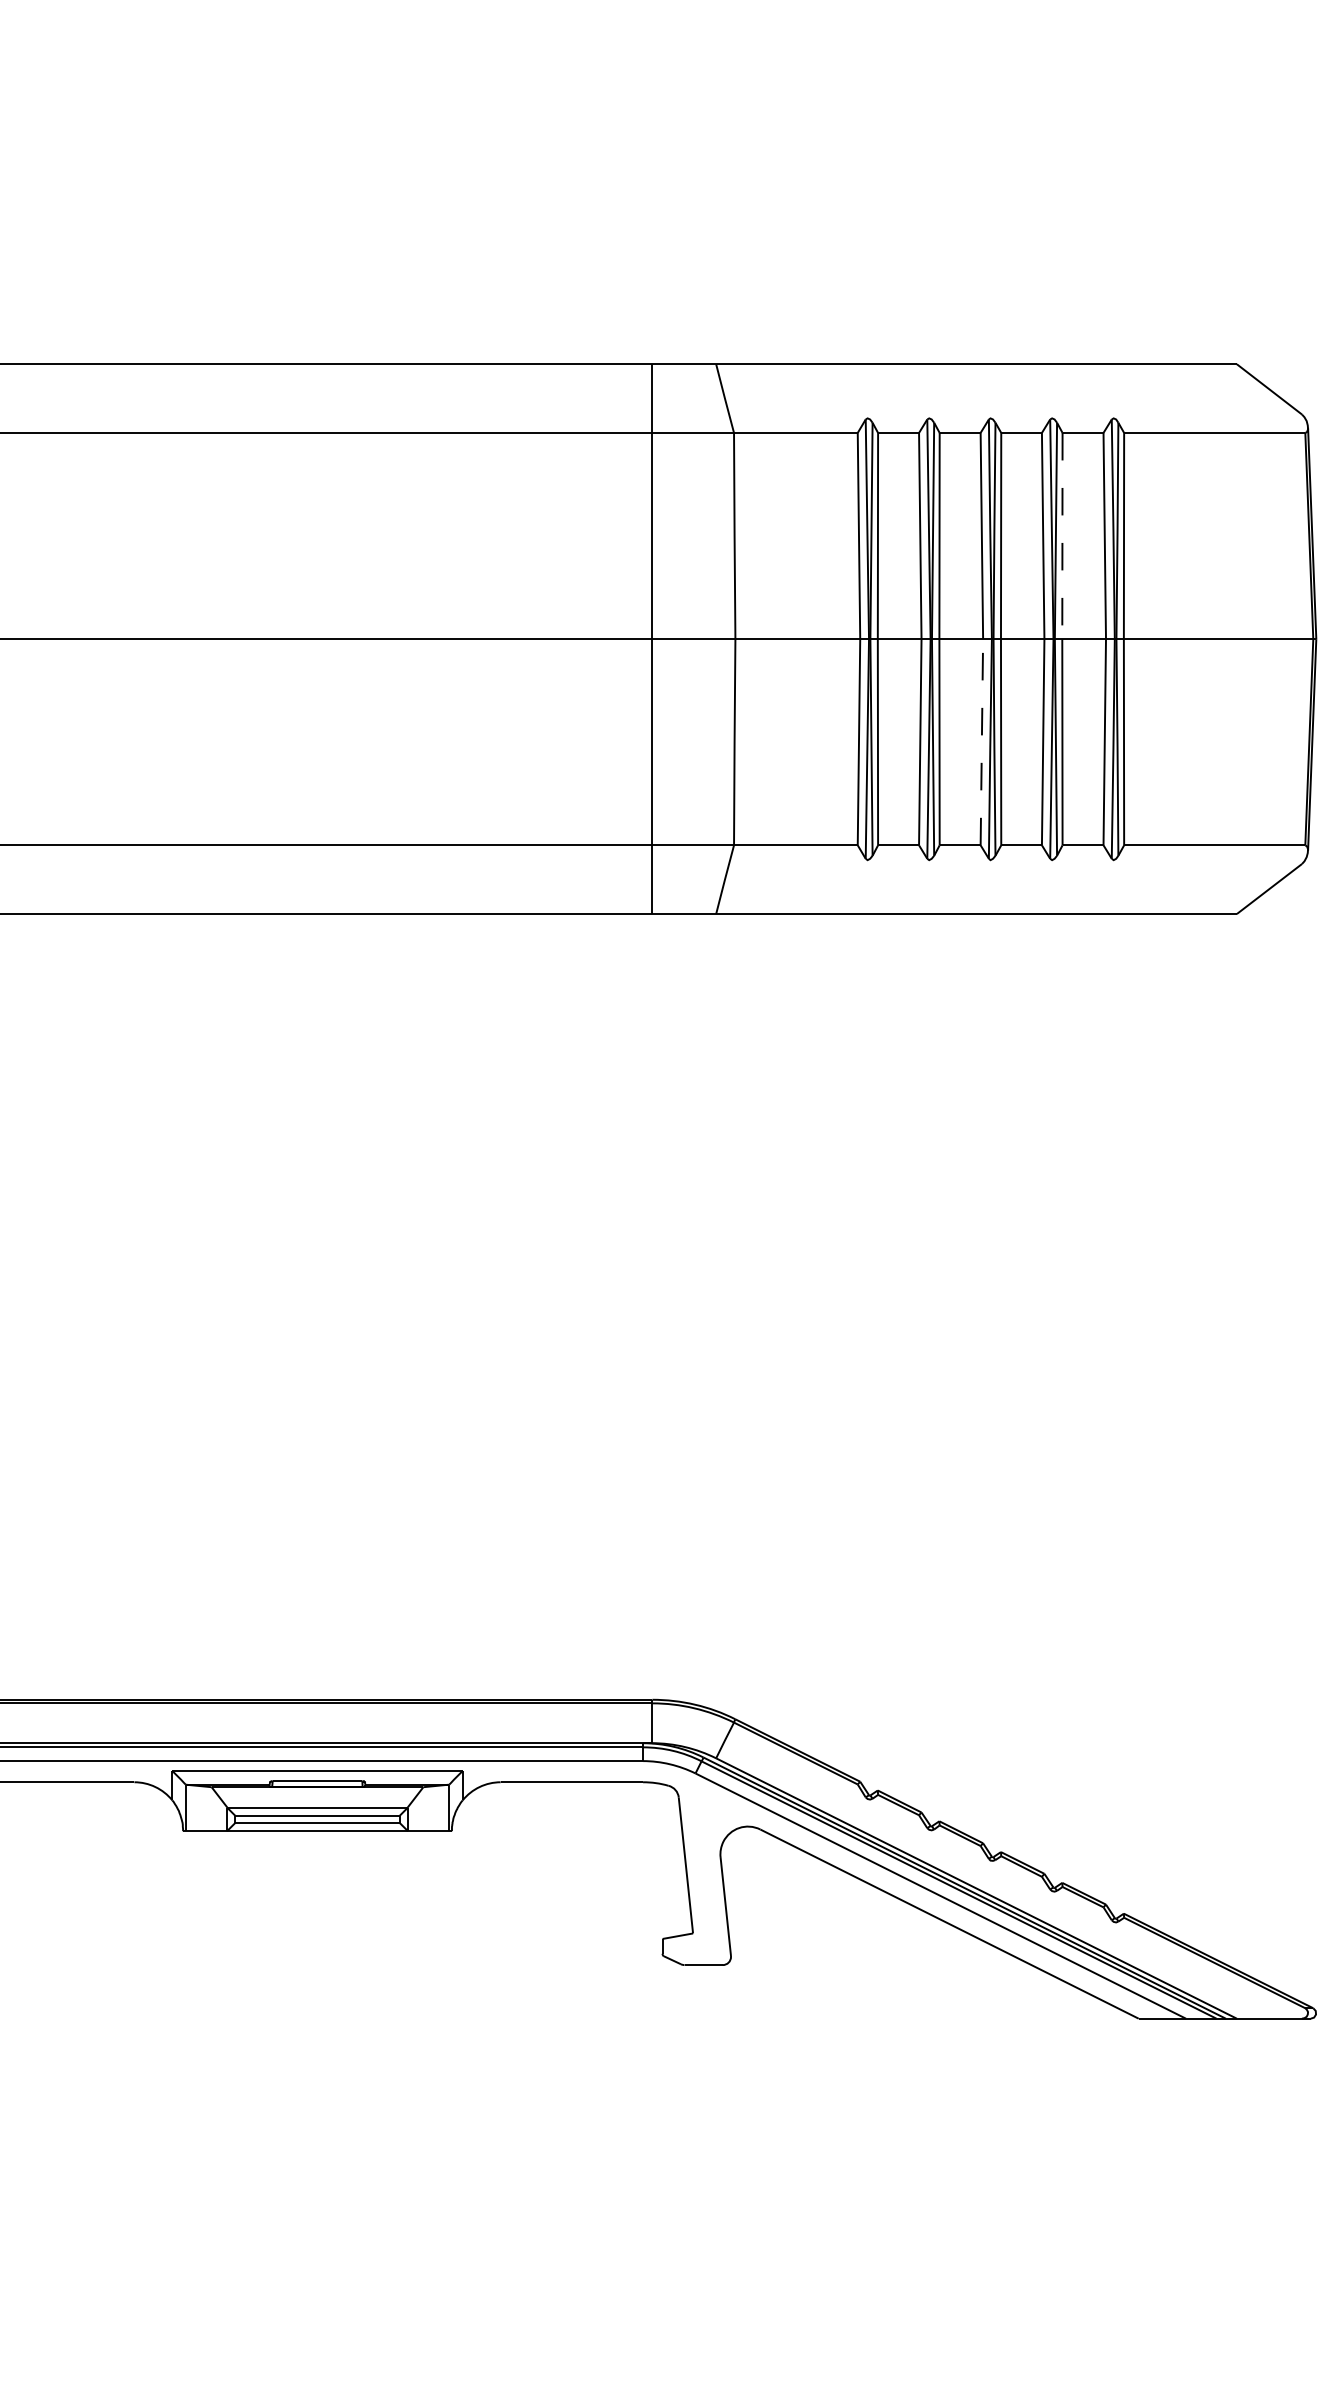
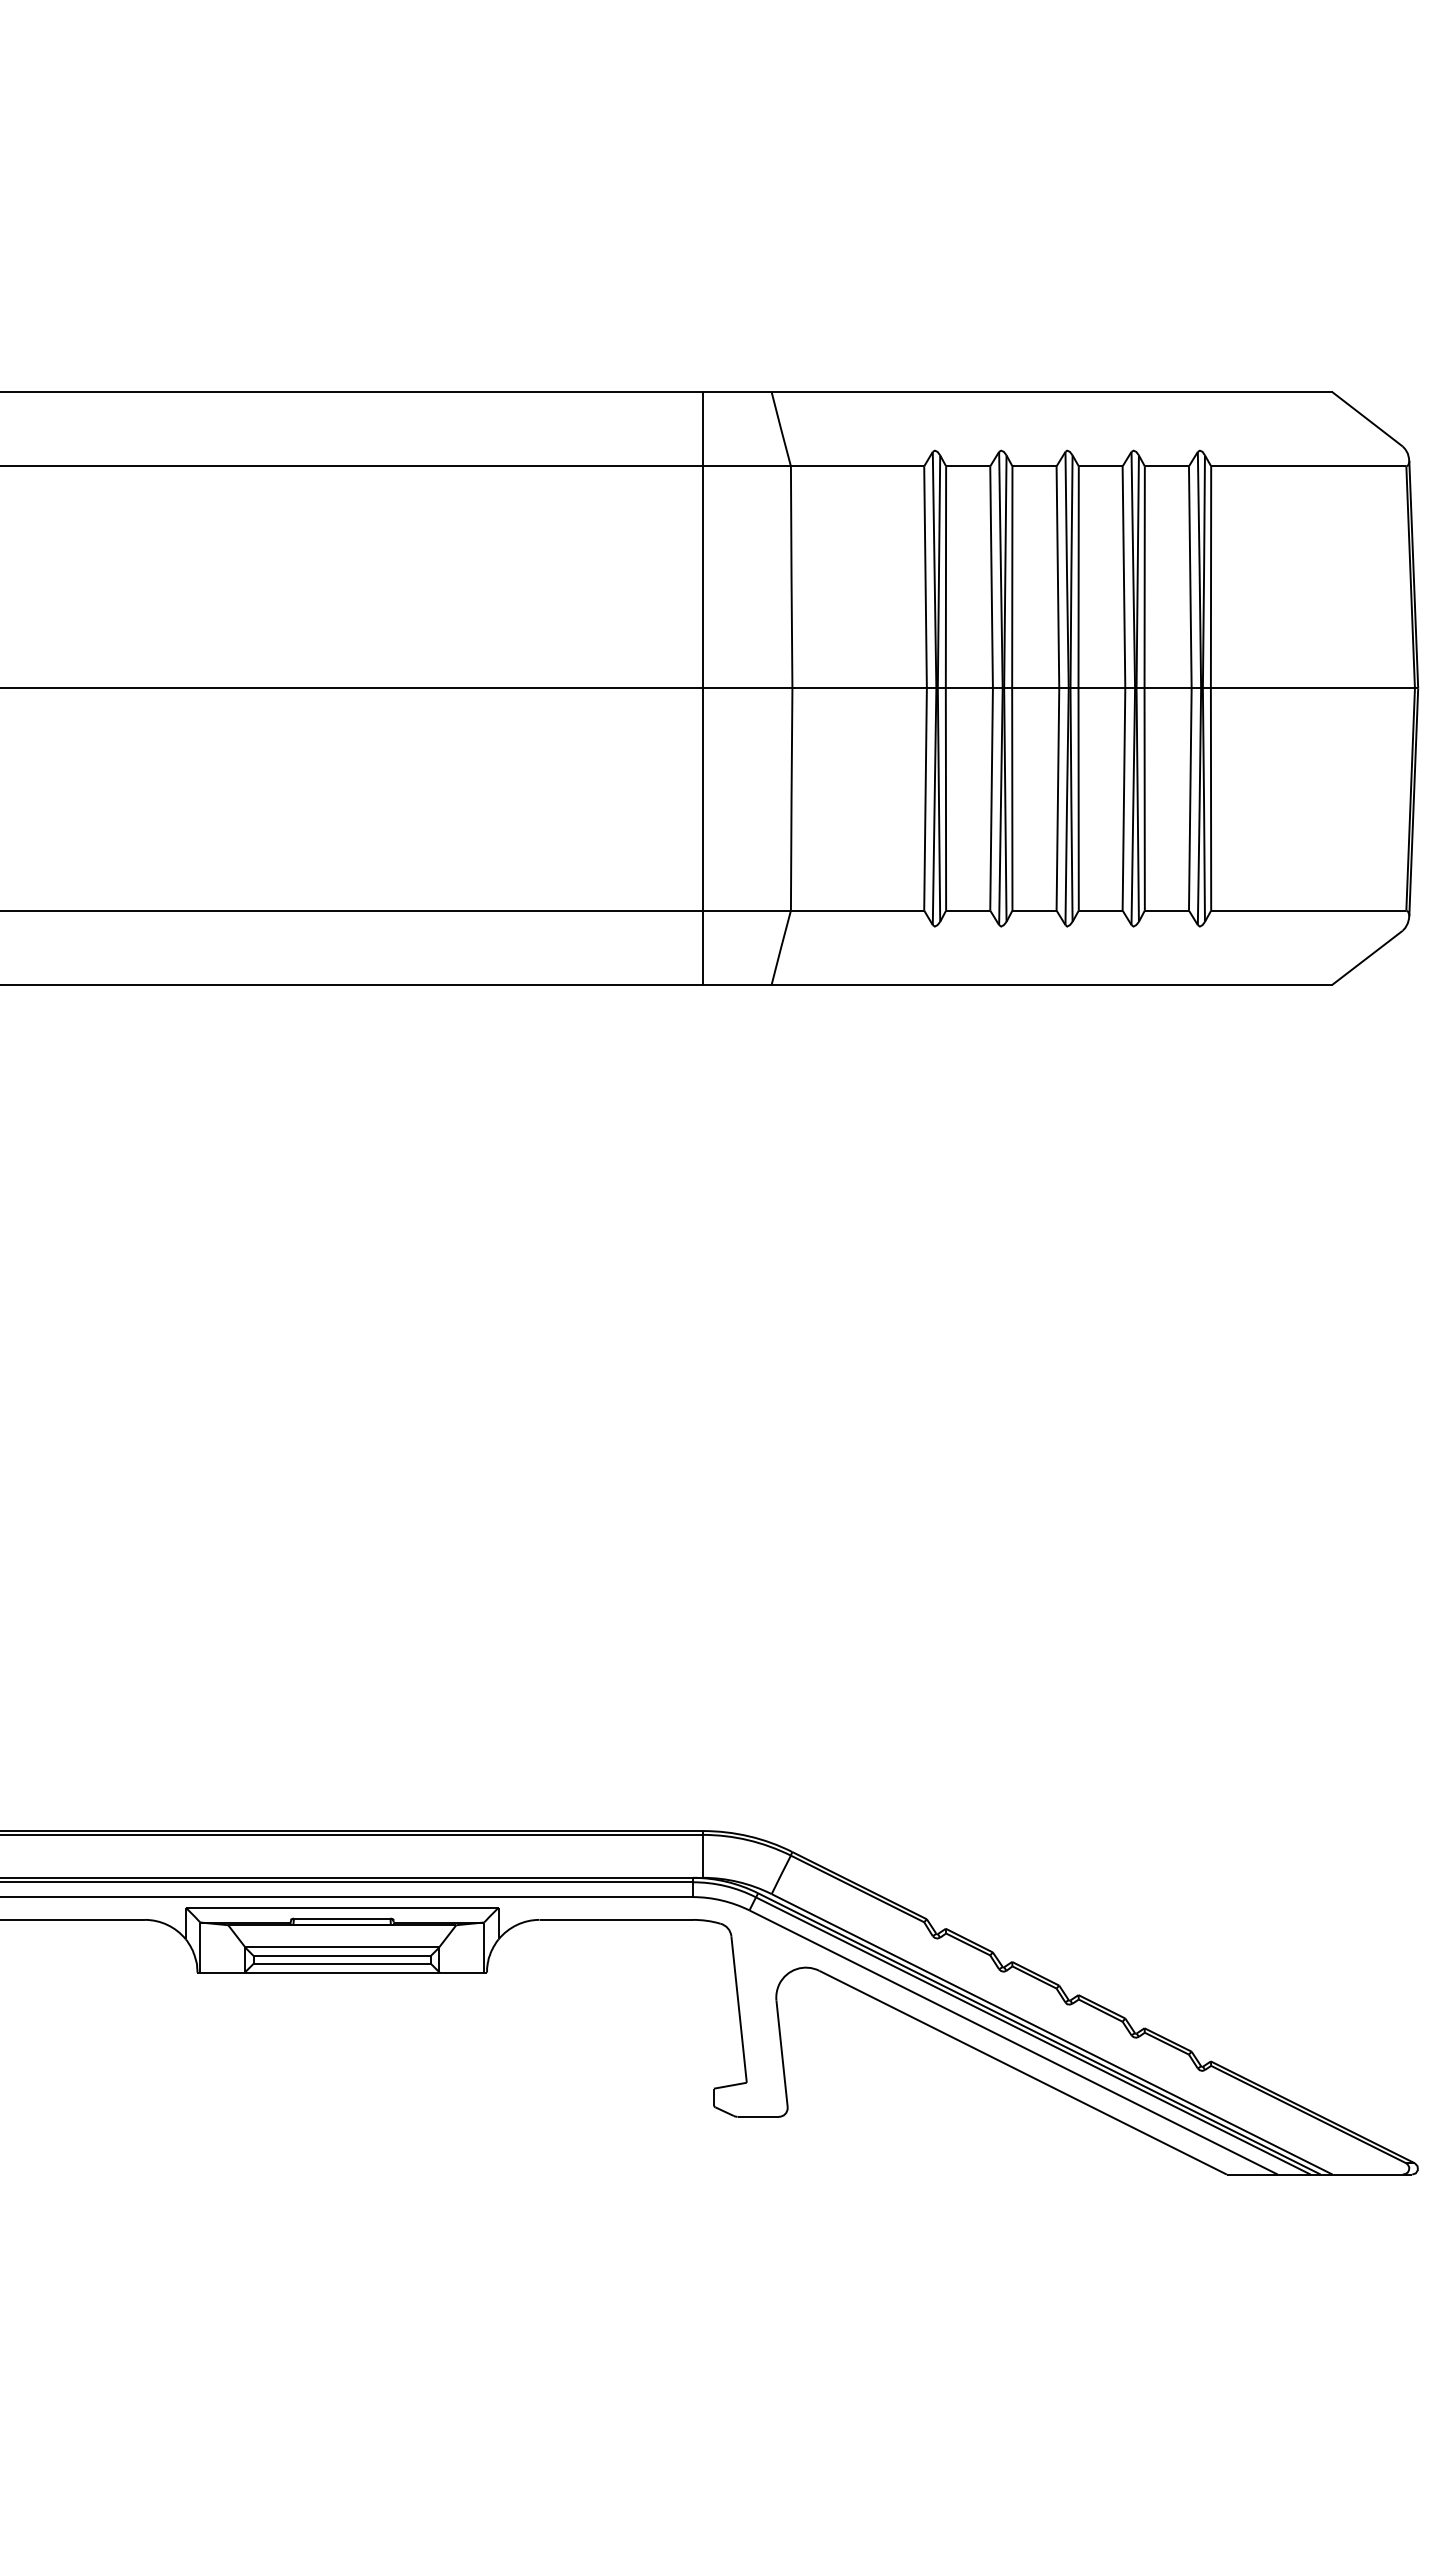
line: (1062, 536) -> (1144, 577), dashed -> solid
line: (981, 742) -> (1057, 799), dashed -> solid

